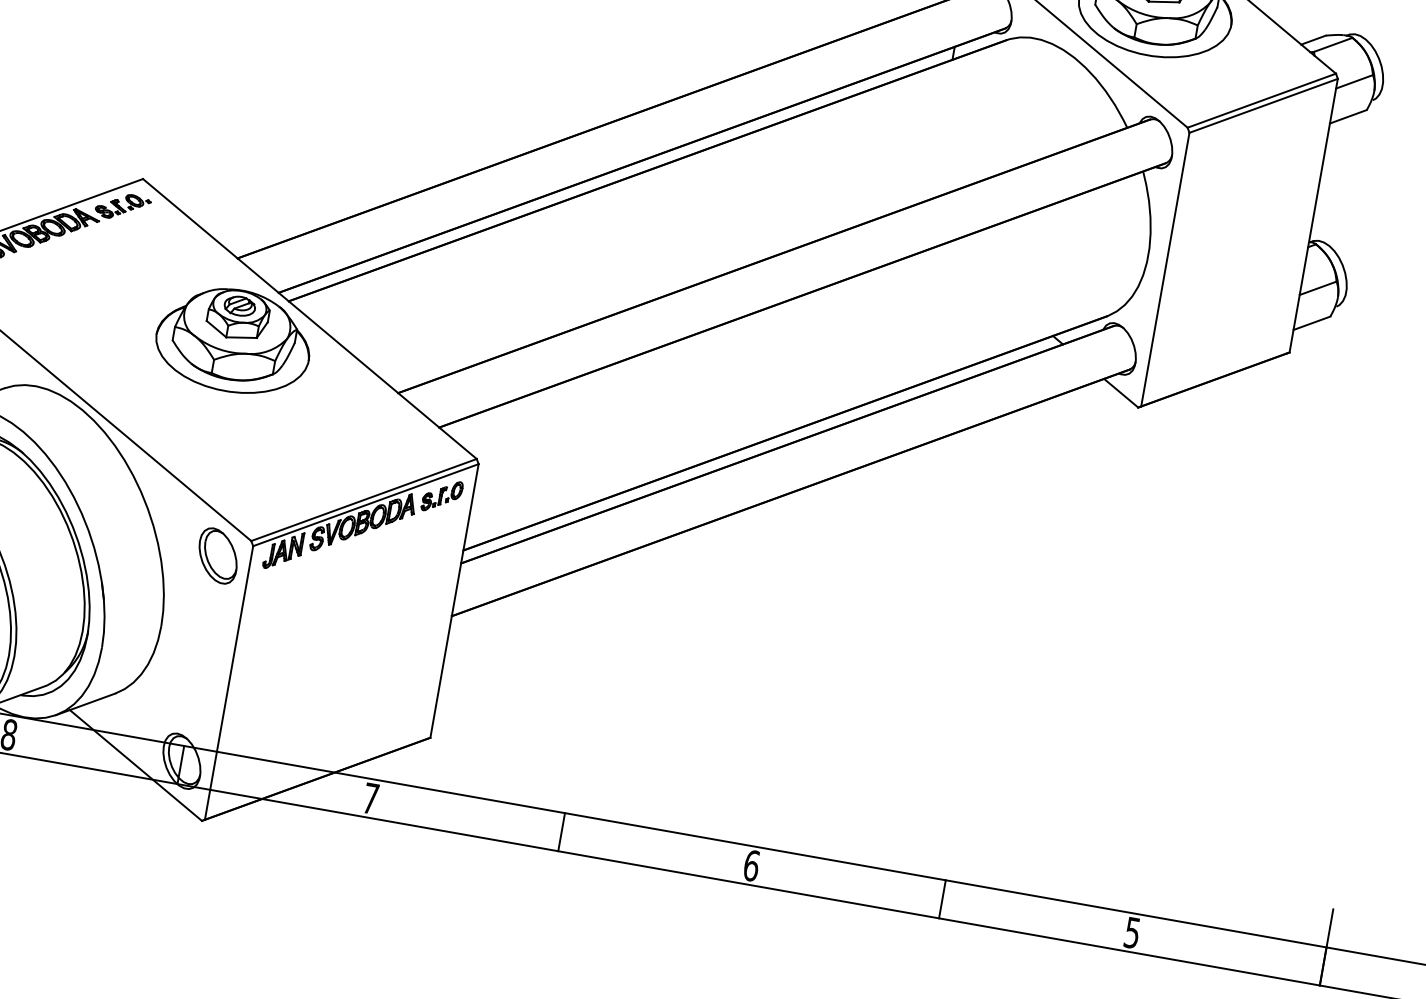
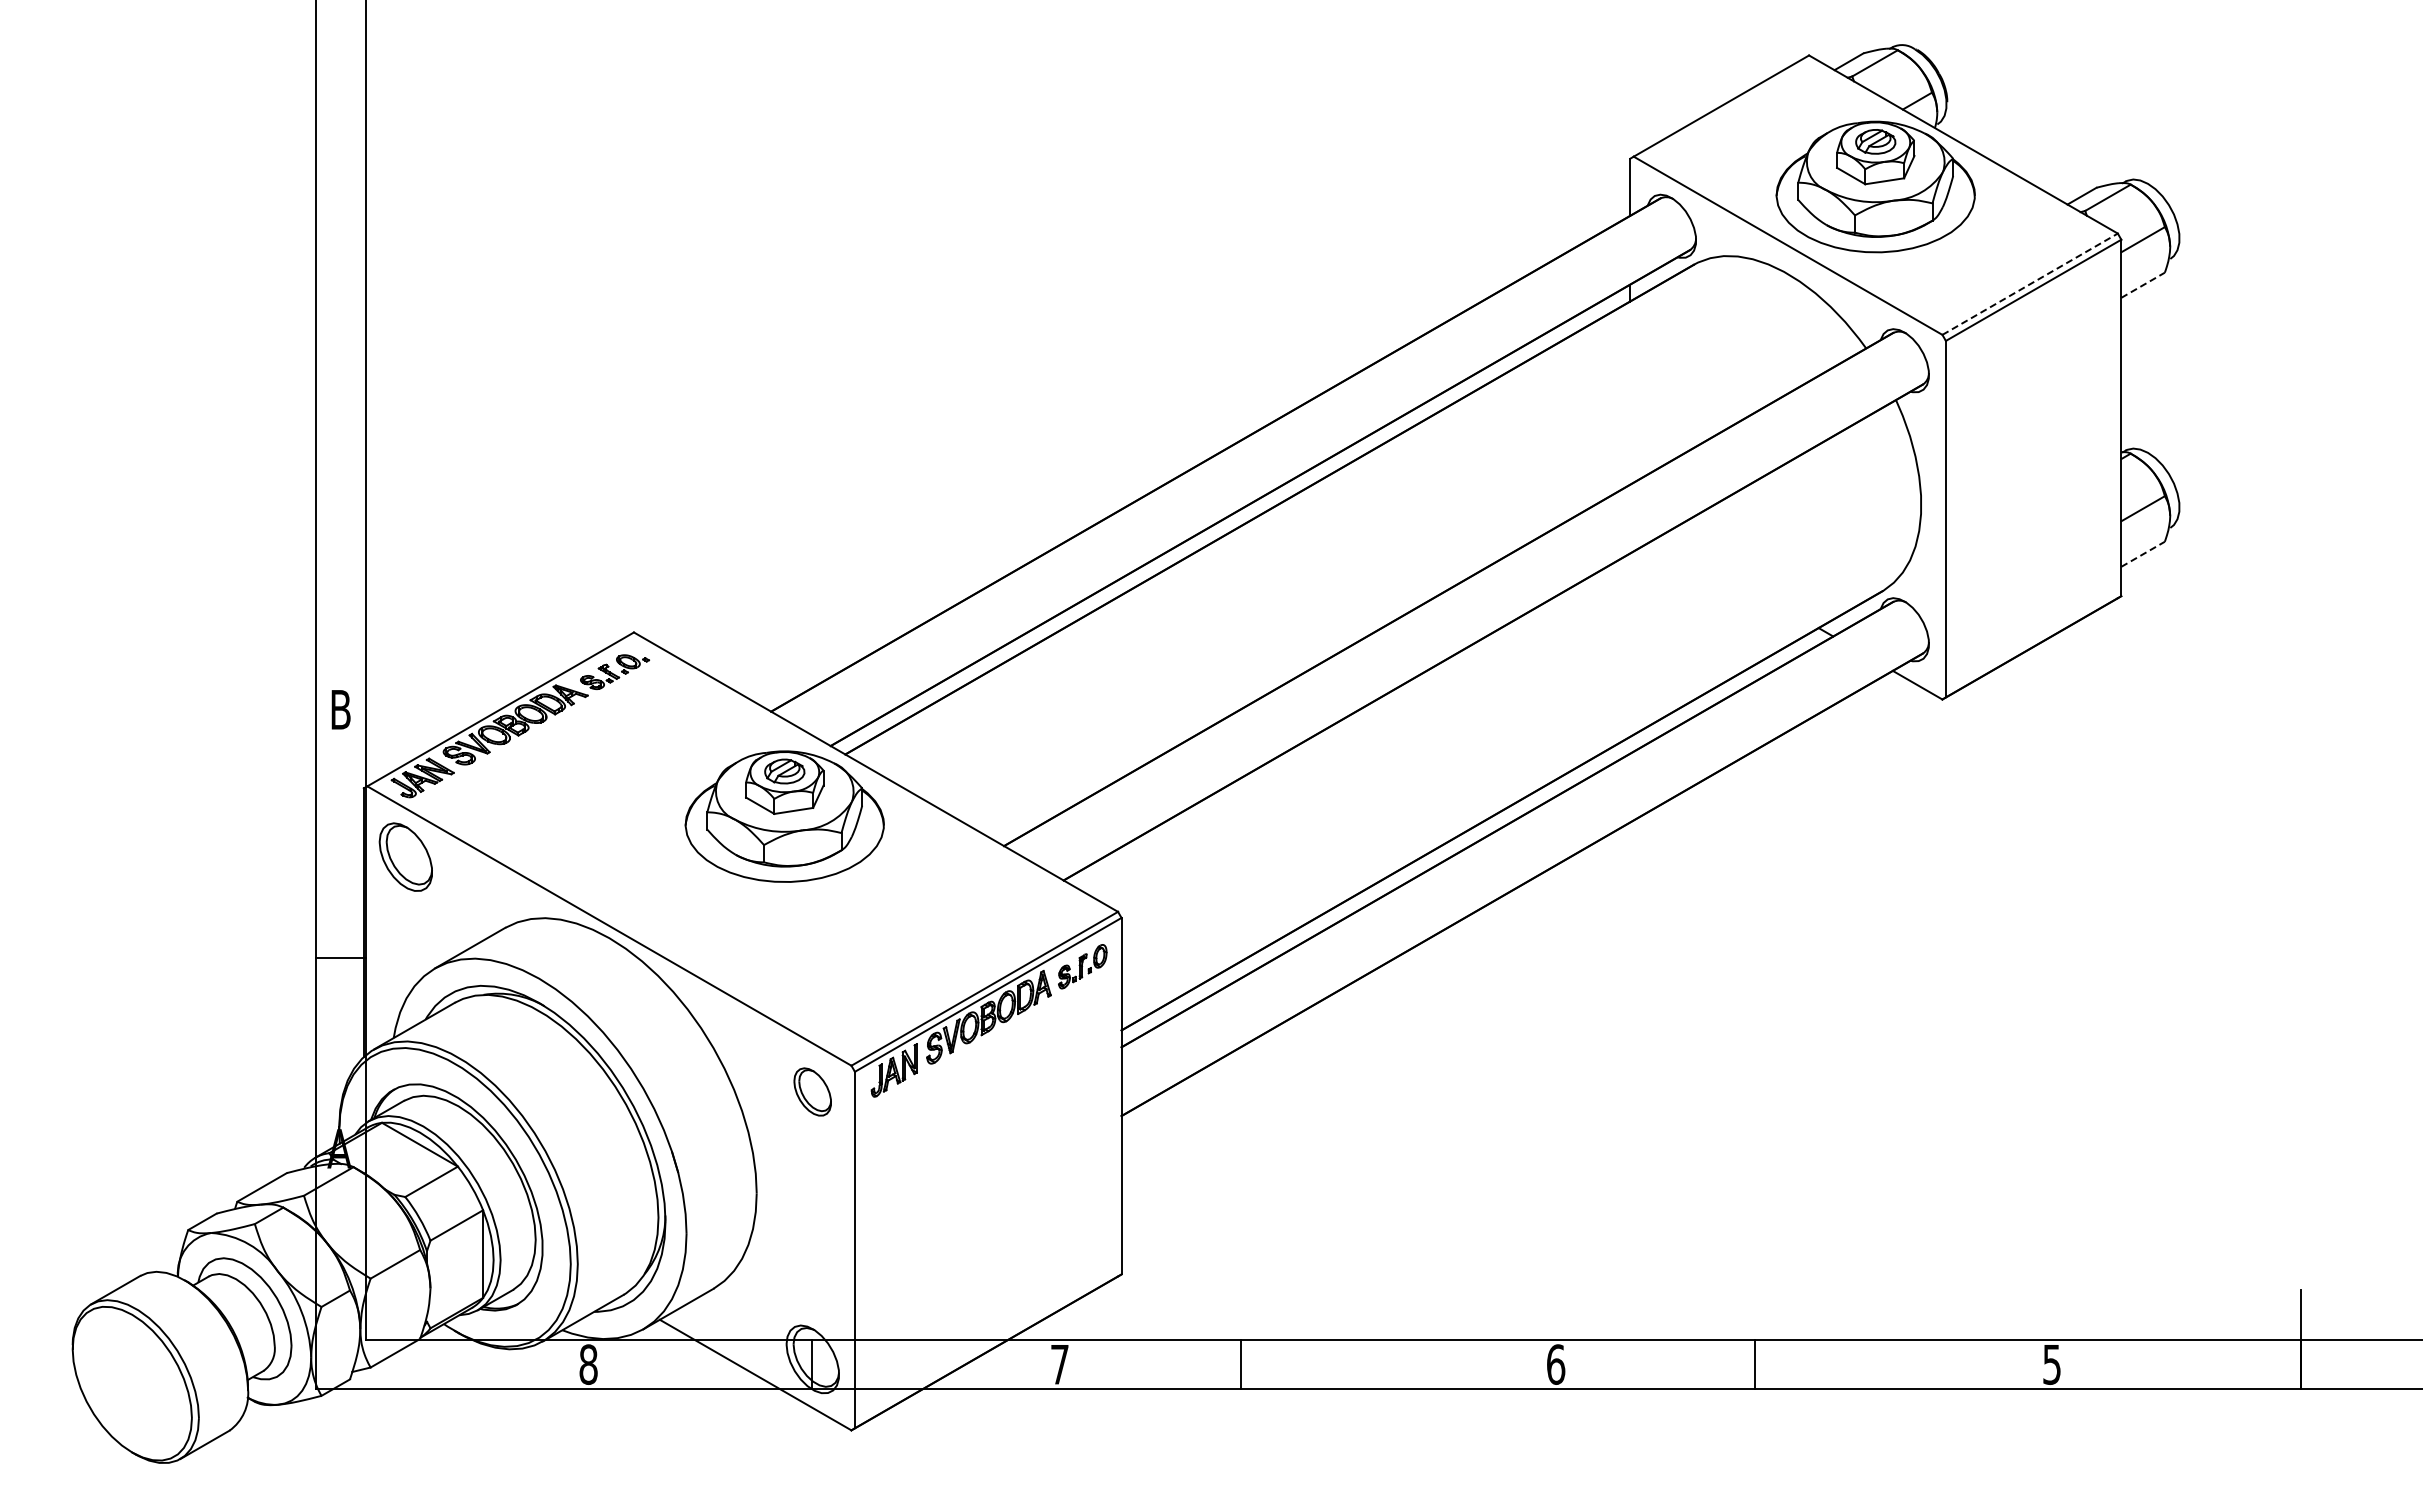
line: (1262, 100) -> (2030, 283), solid -> dashed
line: (1348, 117) -> (2143, 285), solid -> dashed
line: (1312, 323) -> (2143, 554), solid -> dashed
part: (217, 555) -> (812, 1091), size x0.7
line: (561, 832) -> (1241, 1364), moved
line: (942, 899) -> (1754, 1364), moved

